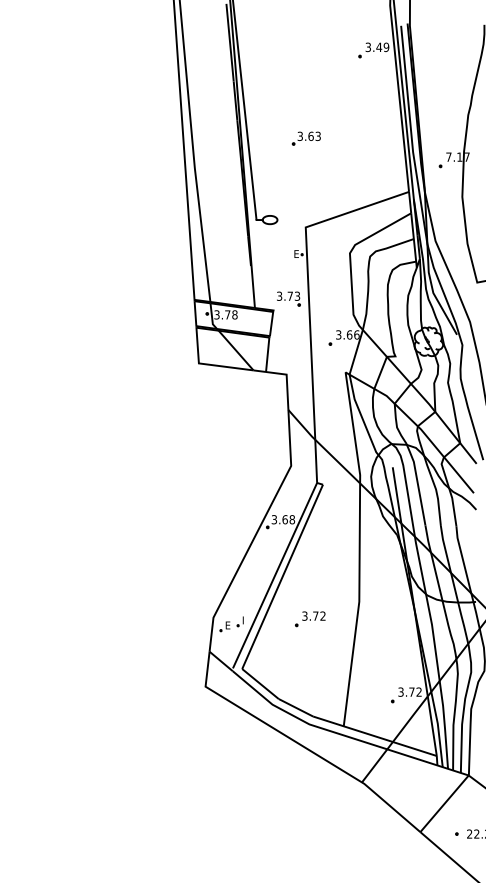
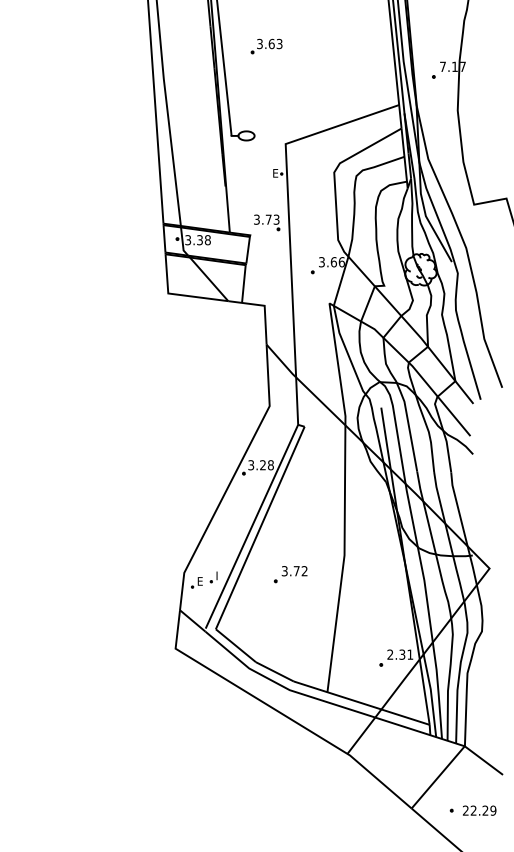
part: (305, 138) -> (265, 46), moved
text: (227, 314) -> (199, 239), 3.78 -> 3.38
text: (284, 519) -> (262, 464), 3.68 -> 3.28
text: (409, 691) -> (399, 653), 3.72 -> 2.31

